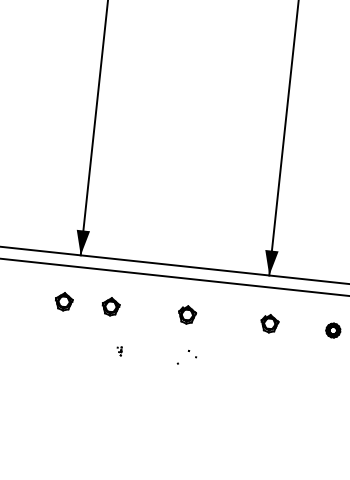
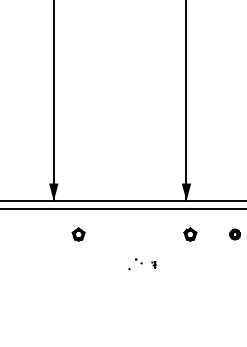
part: (63, 301) -> (45, 234), removed
part: (187, 314) -> (132, 234), removed
part: (118, 350) -> (153, 264), moved

